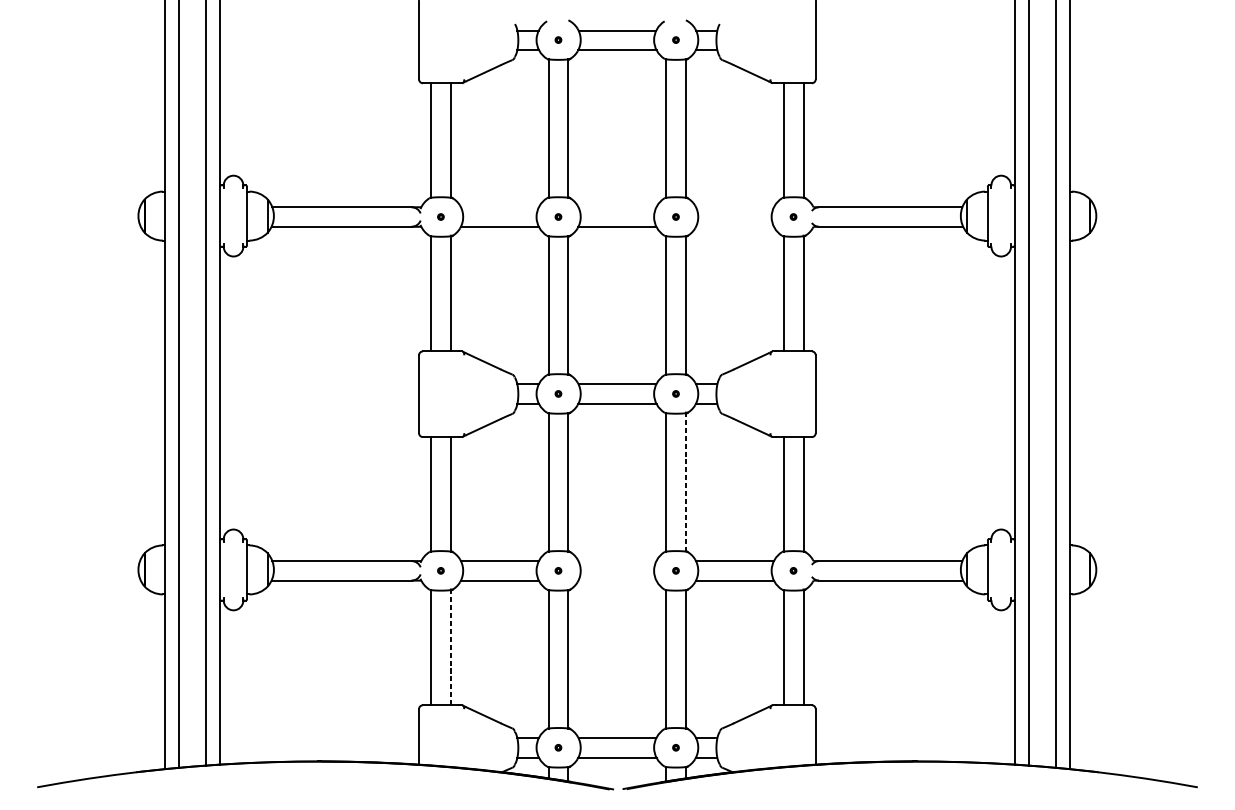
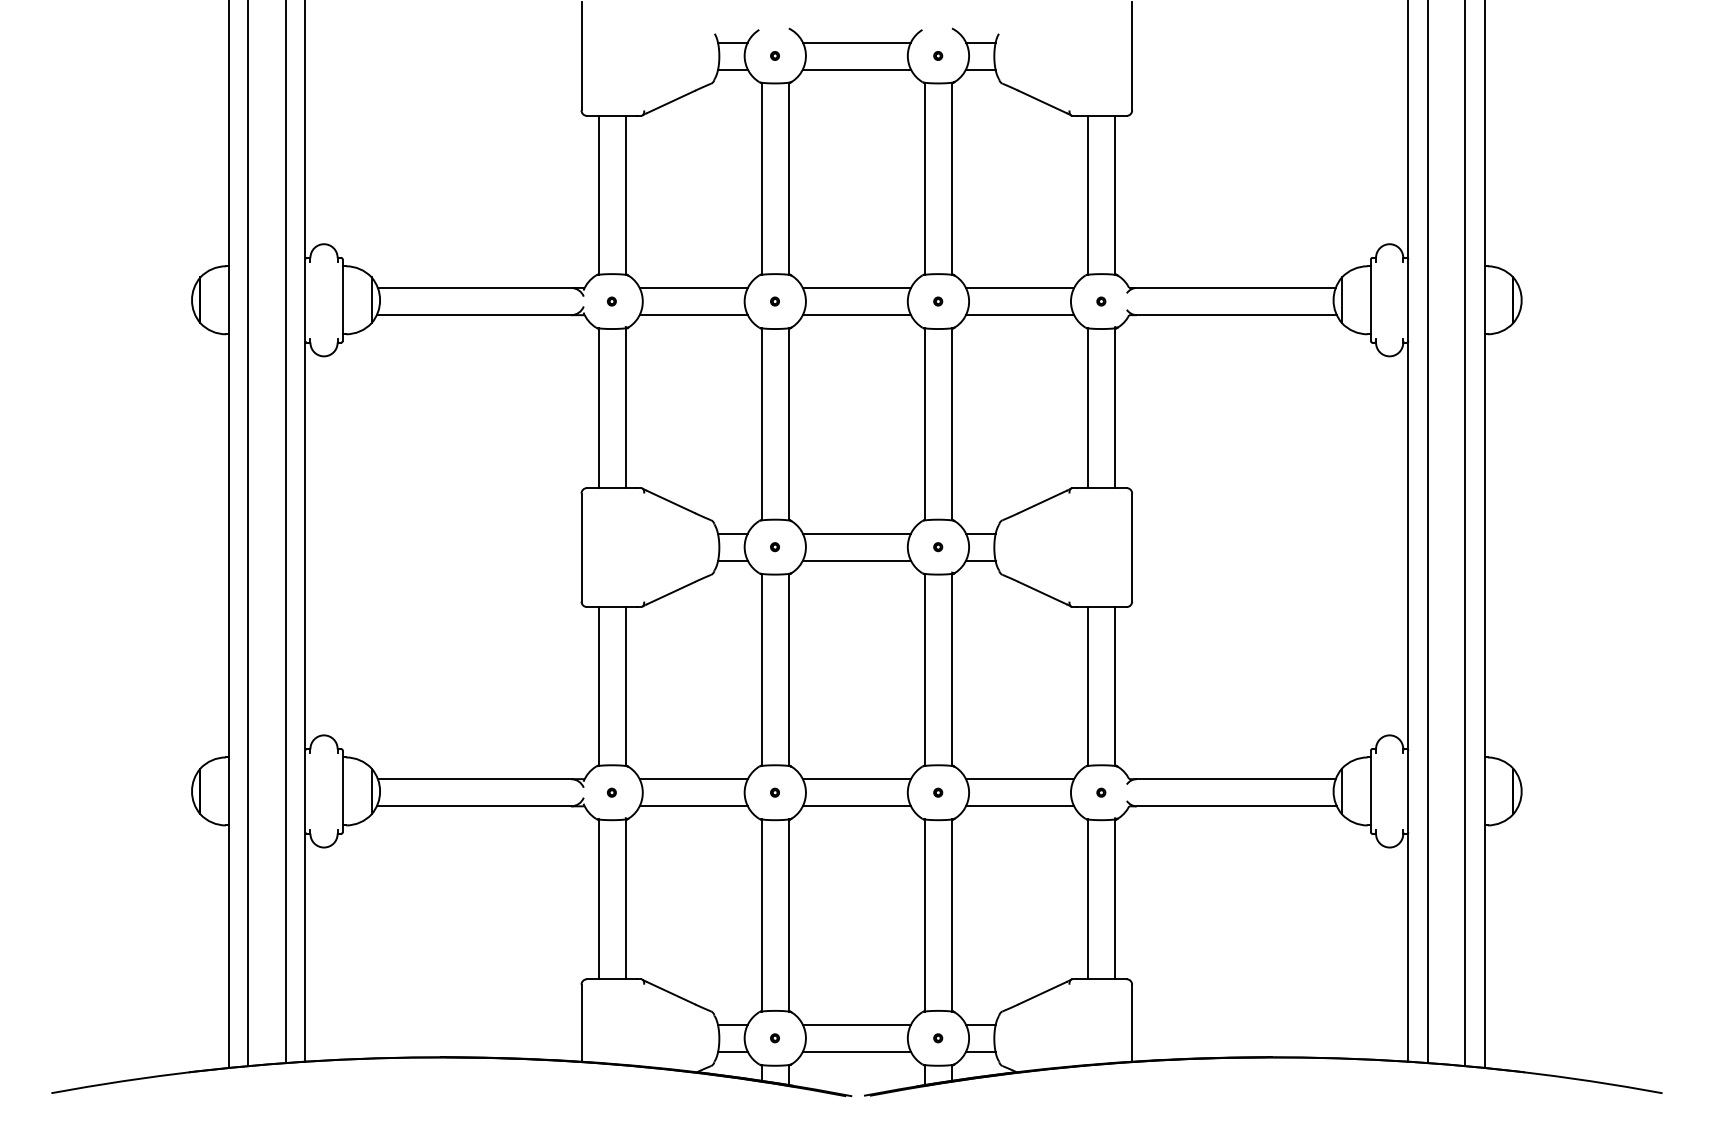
line: (499, 206) -> (693, 287), added
line: (617, 206) -> (856, 287), added
line: (734, 206) -> (1019, 287), added
line: (734, 227) -> (1019, 315), added
line: (686, 482) -> (952, 669), dashed -> solid
line: (617, 561) -> (856, 779), added
line: (617, 580) -> (856, 806), added
line: (450, 647) -> (625, 899), dashed -> solid

